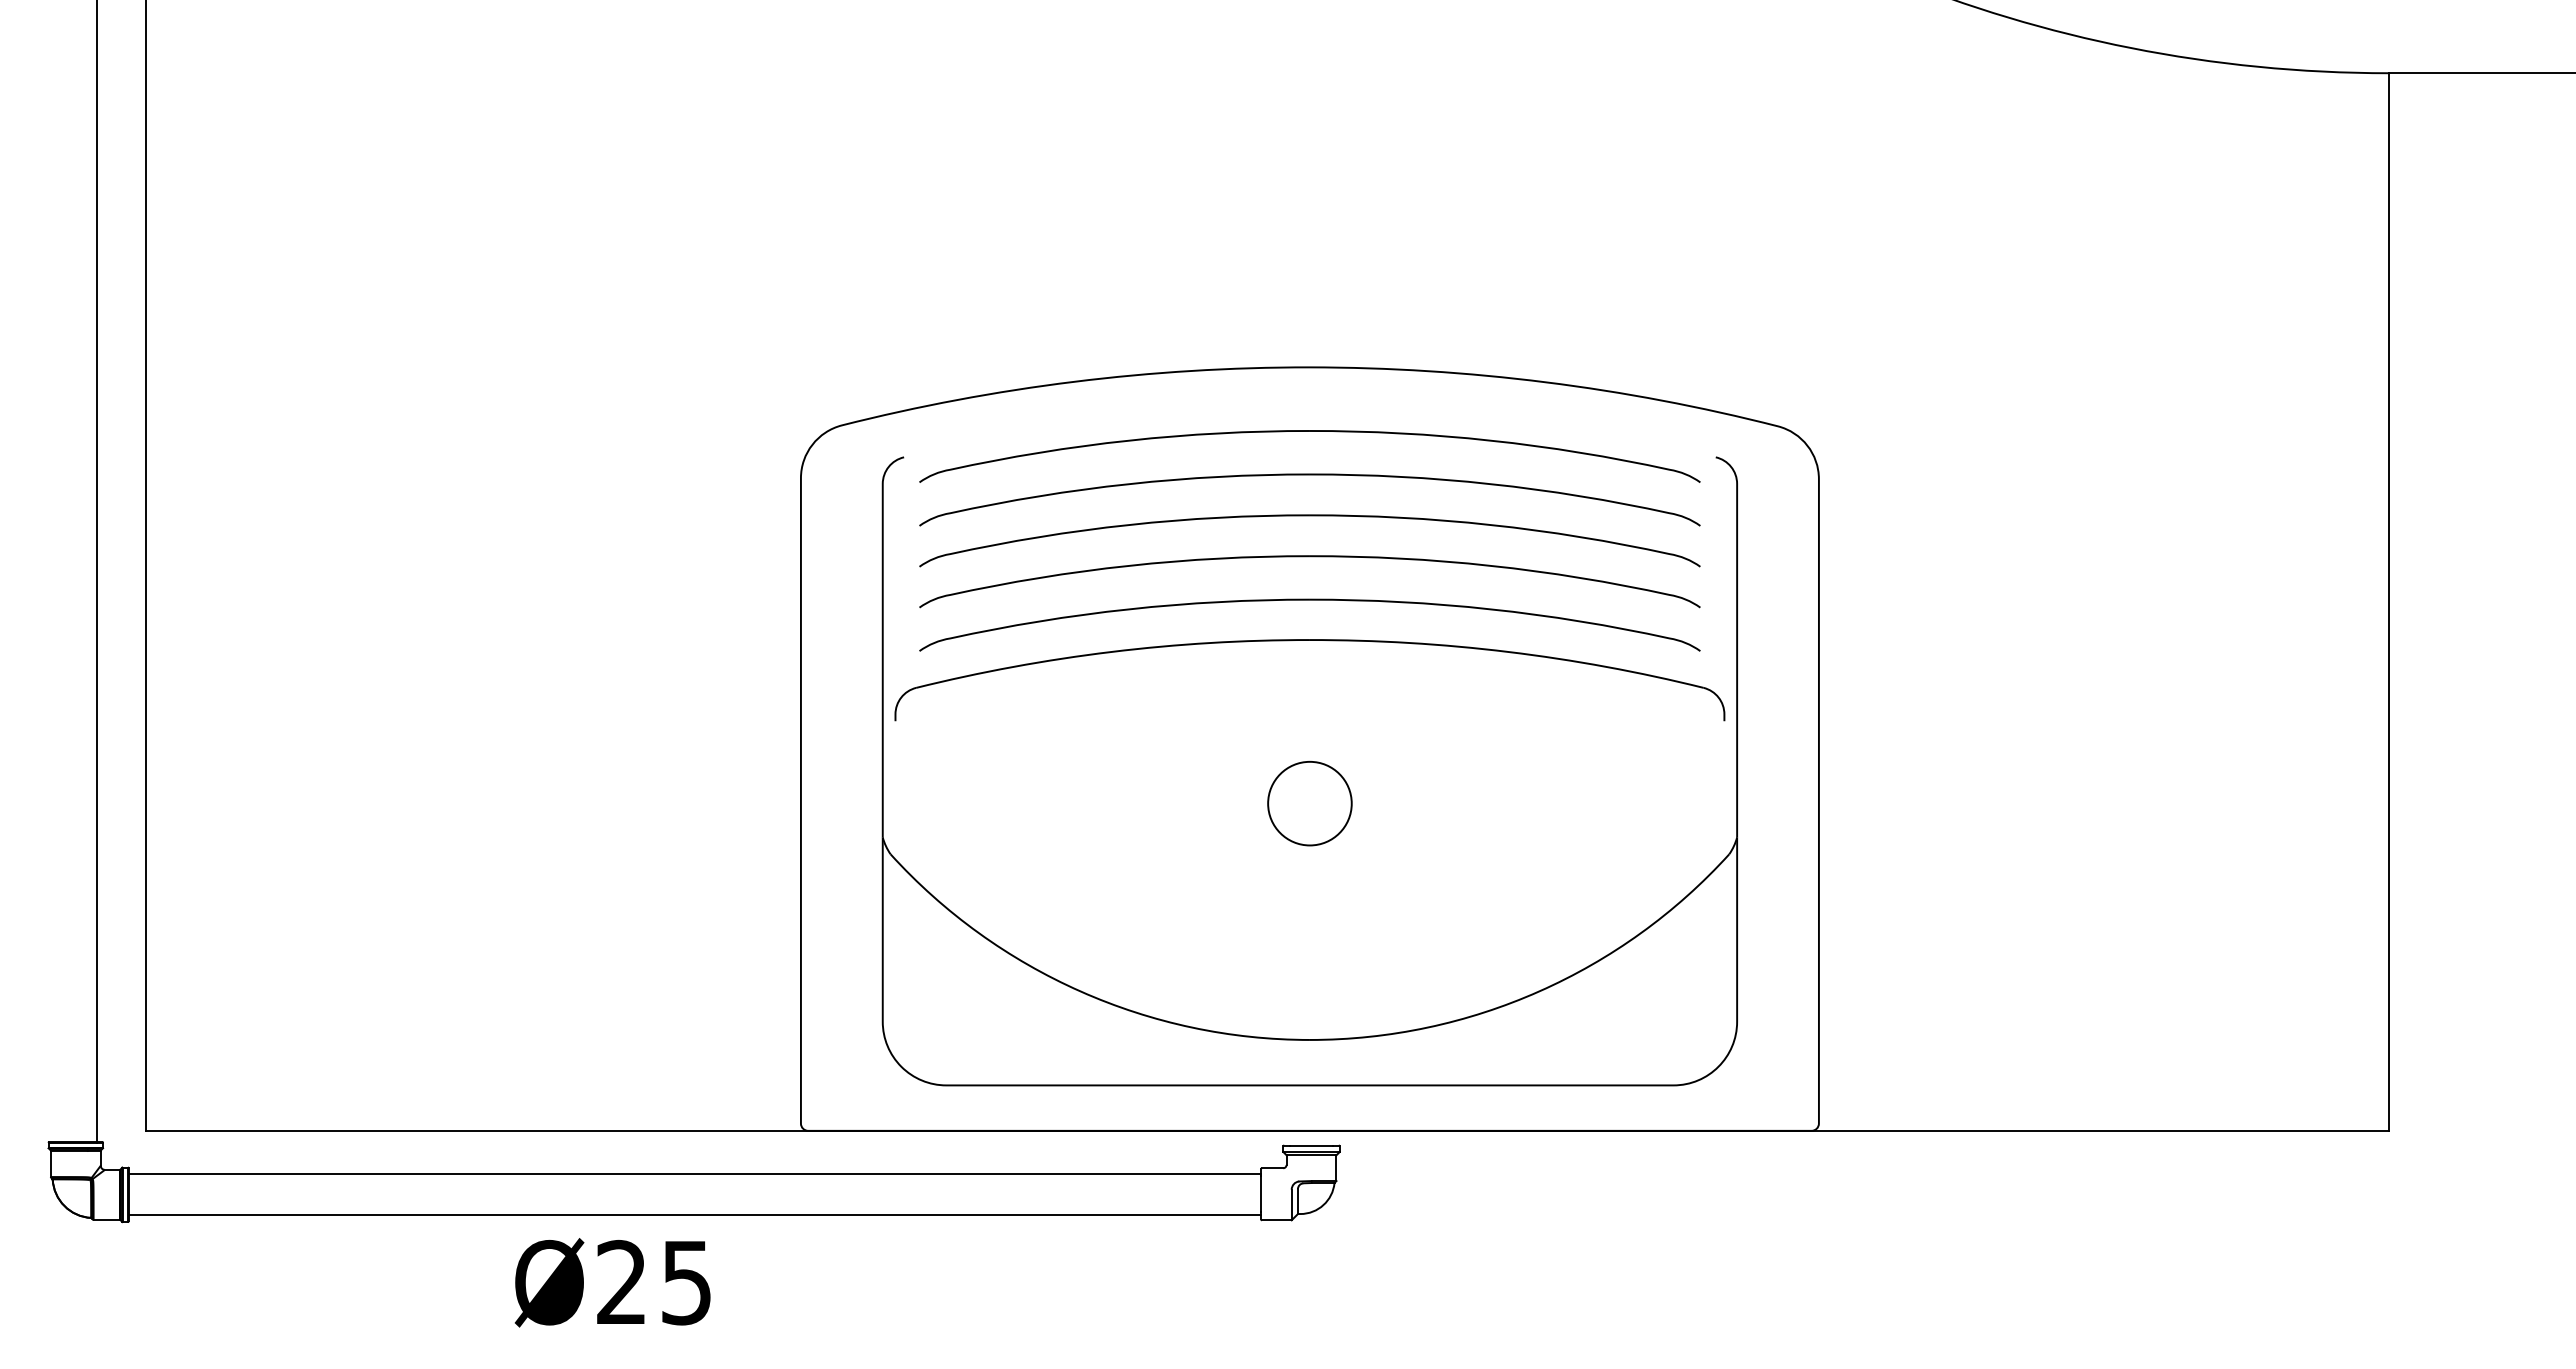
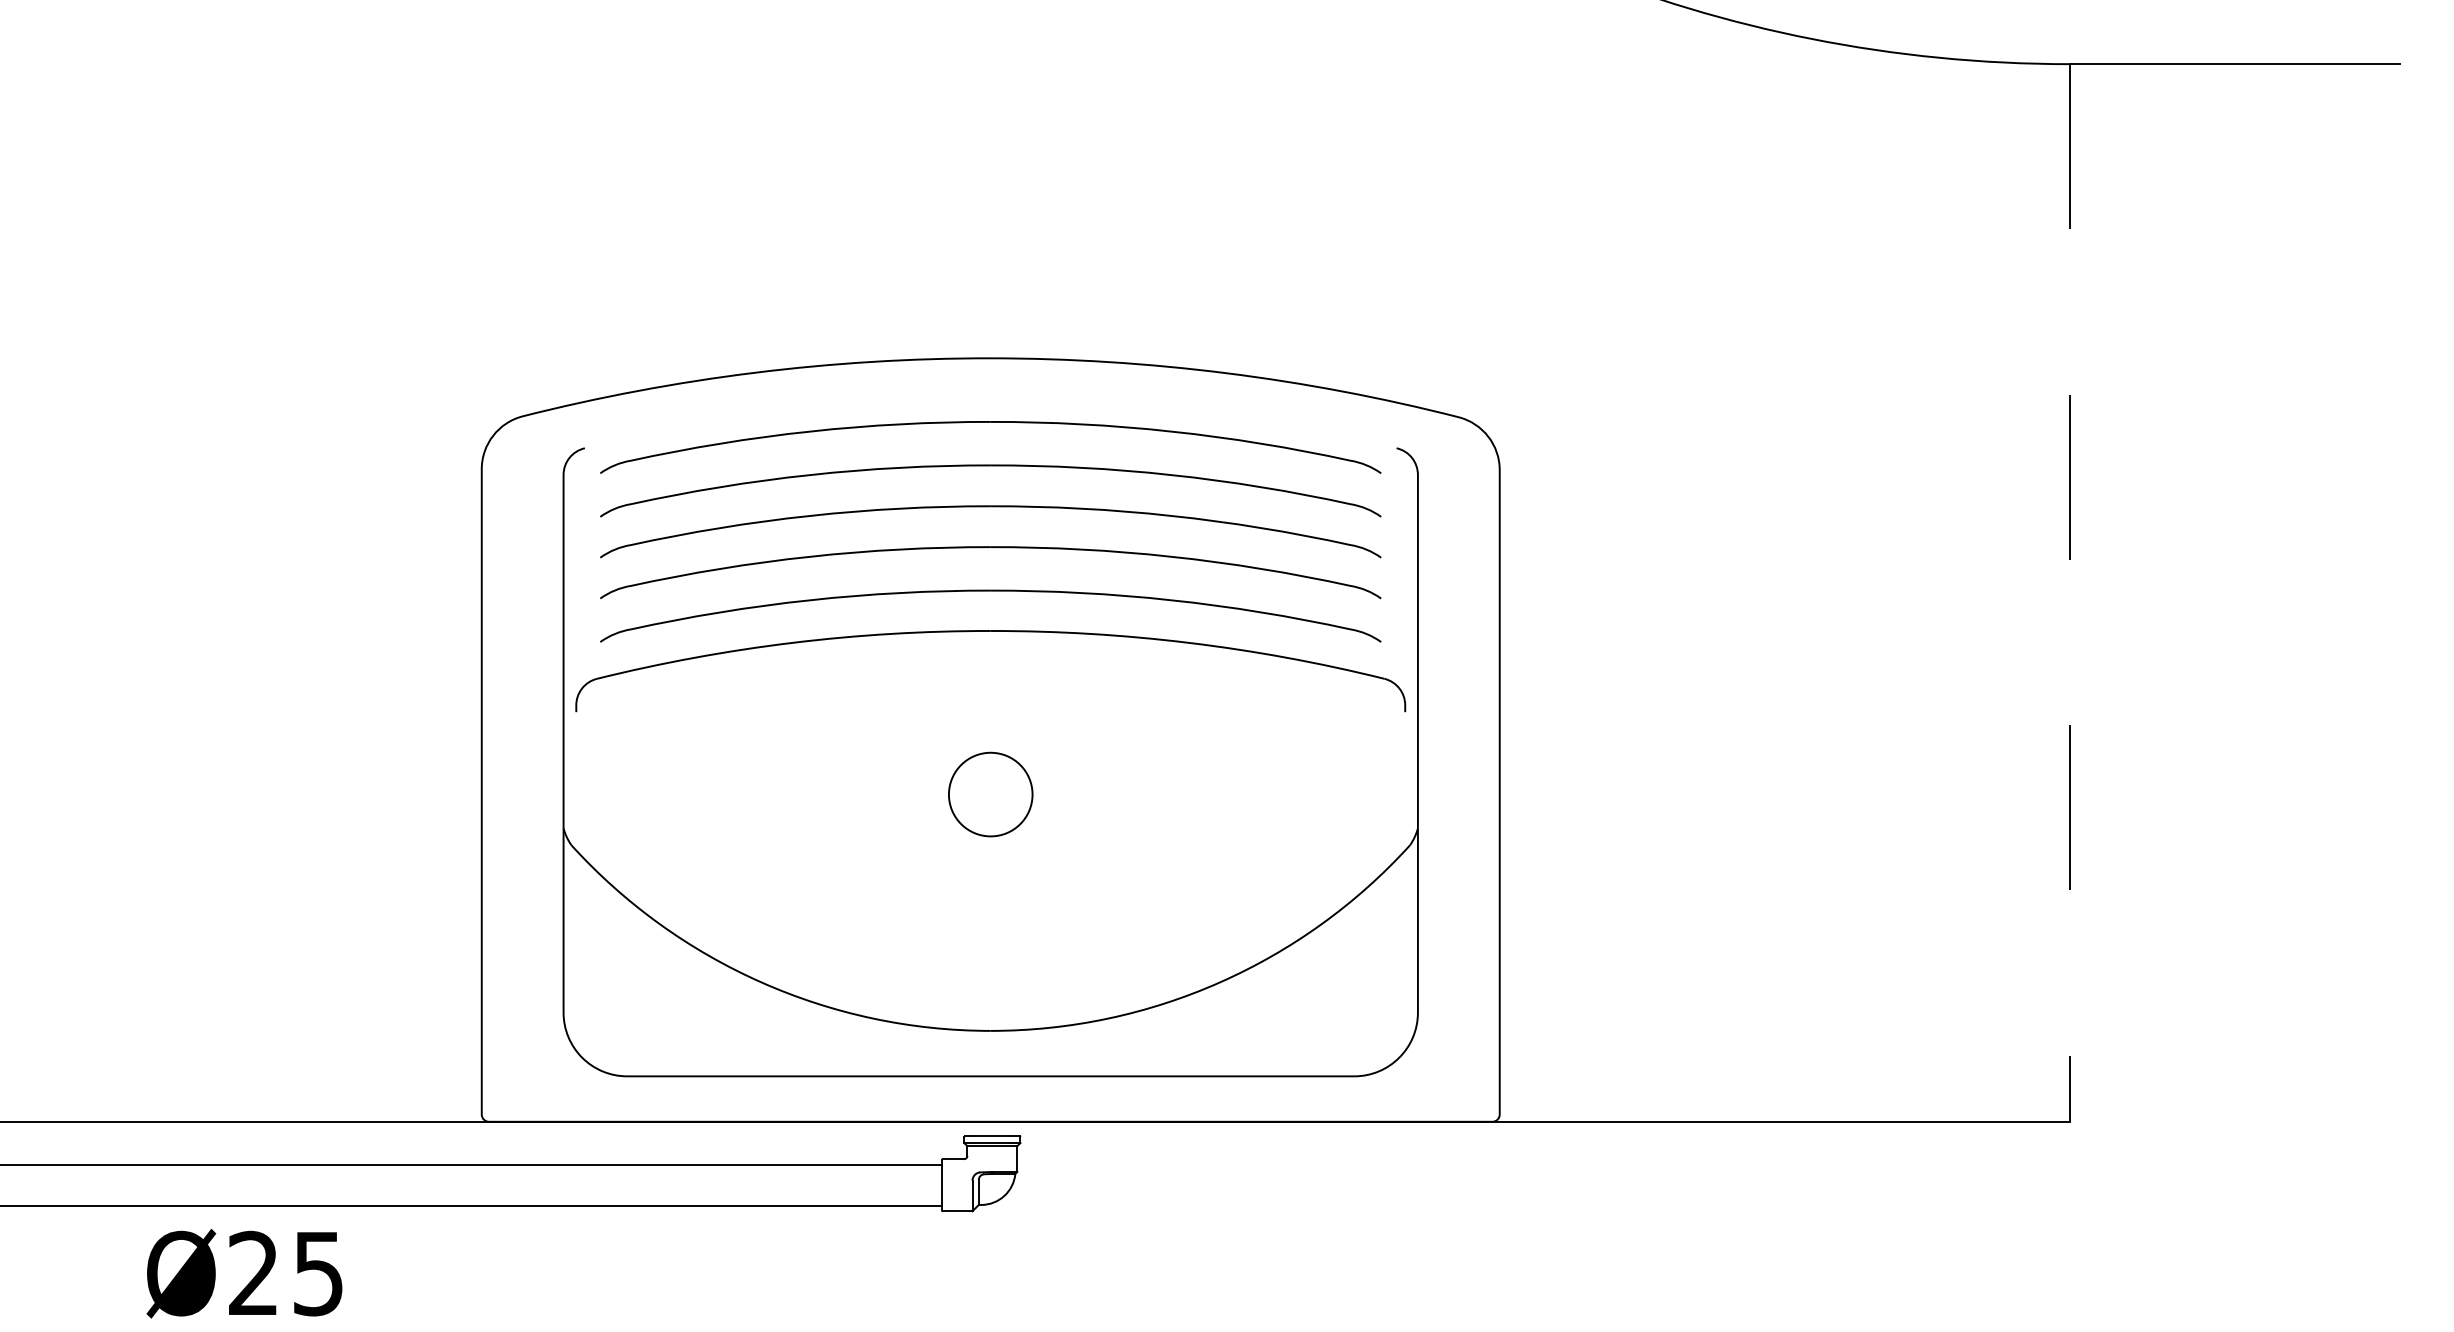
line: (2388, 602) -> (2069, 593), solid -> dashed
text: (612, 1282) -> (244, 1273), moved

